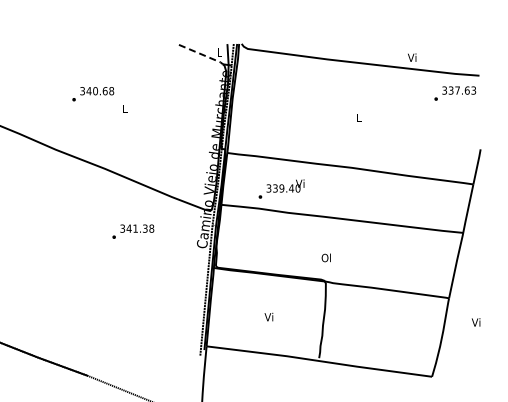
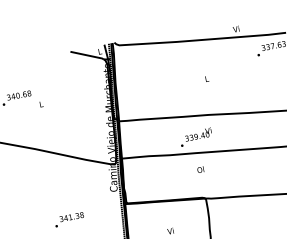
line: (201, 54) -> (87, 55), dashed -> solid
text: (281, 188) -> (195, 136), moved
text: (133, 231) -> (69, 219), moved
text: (325, 257) -> (200, 169), moved

